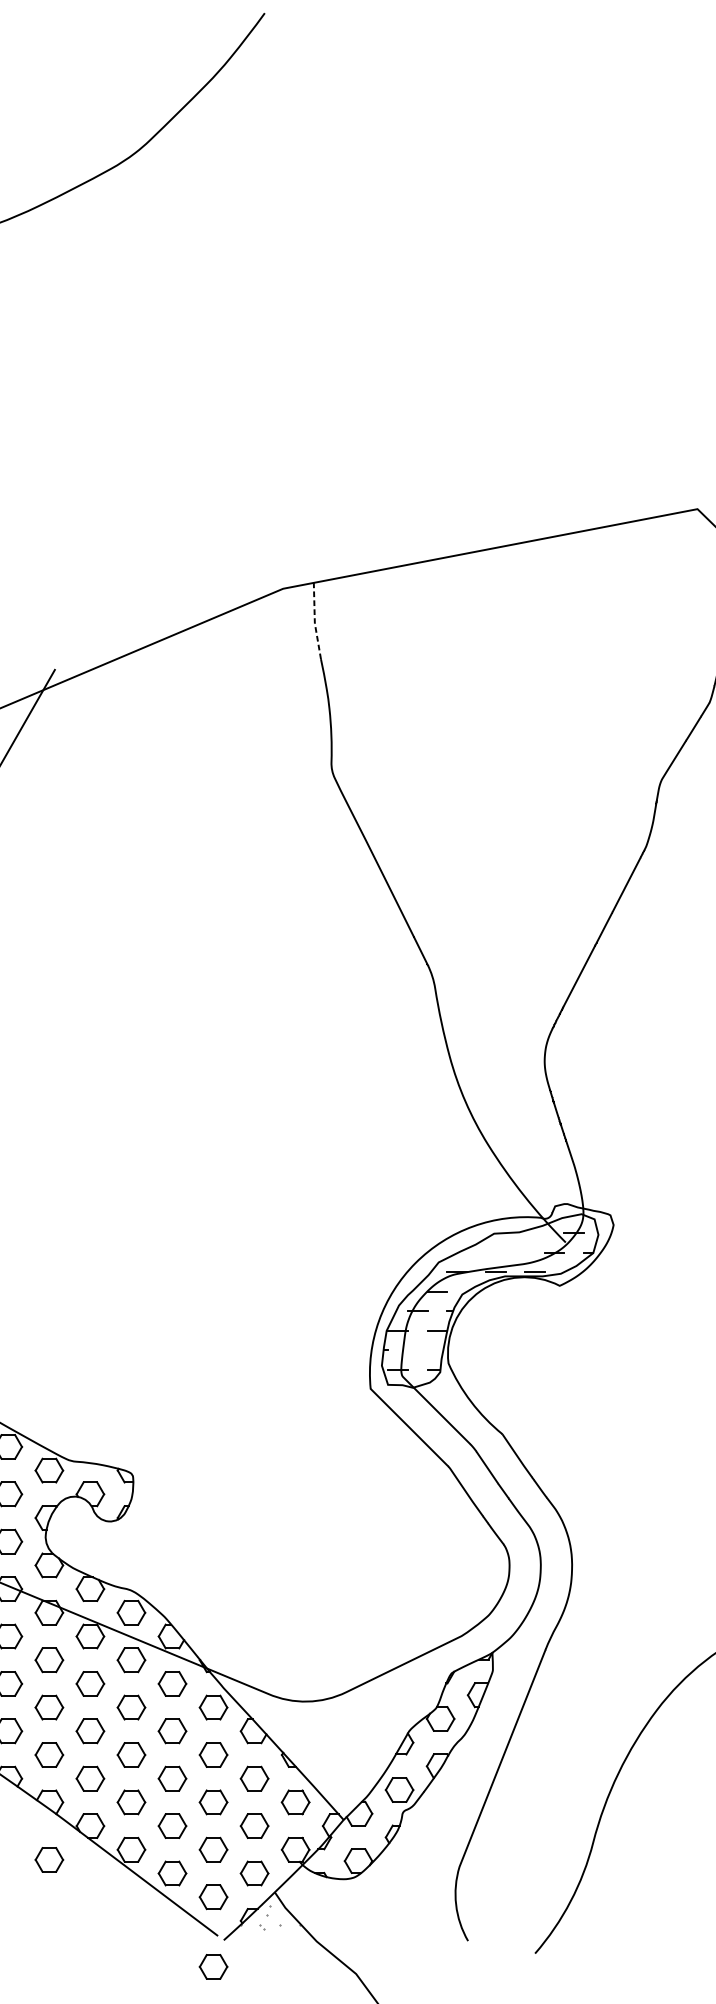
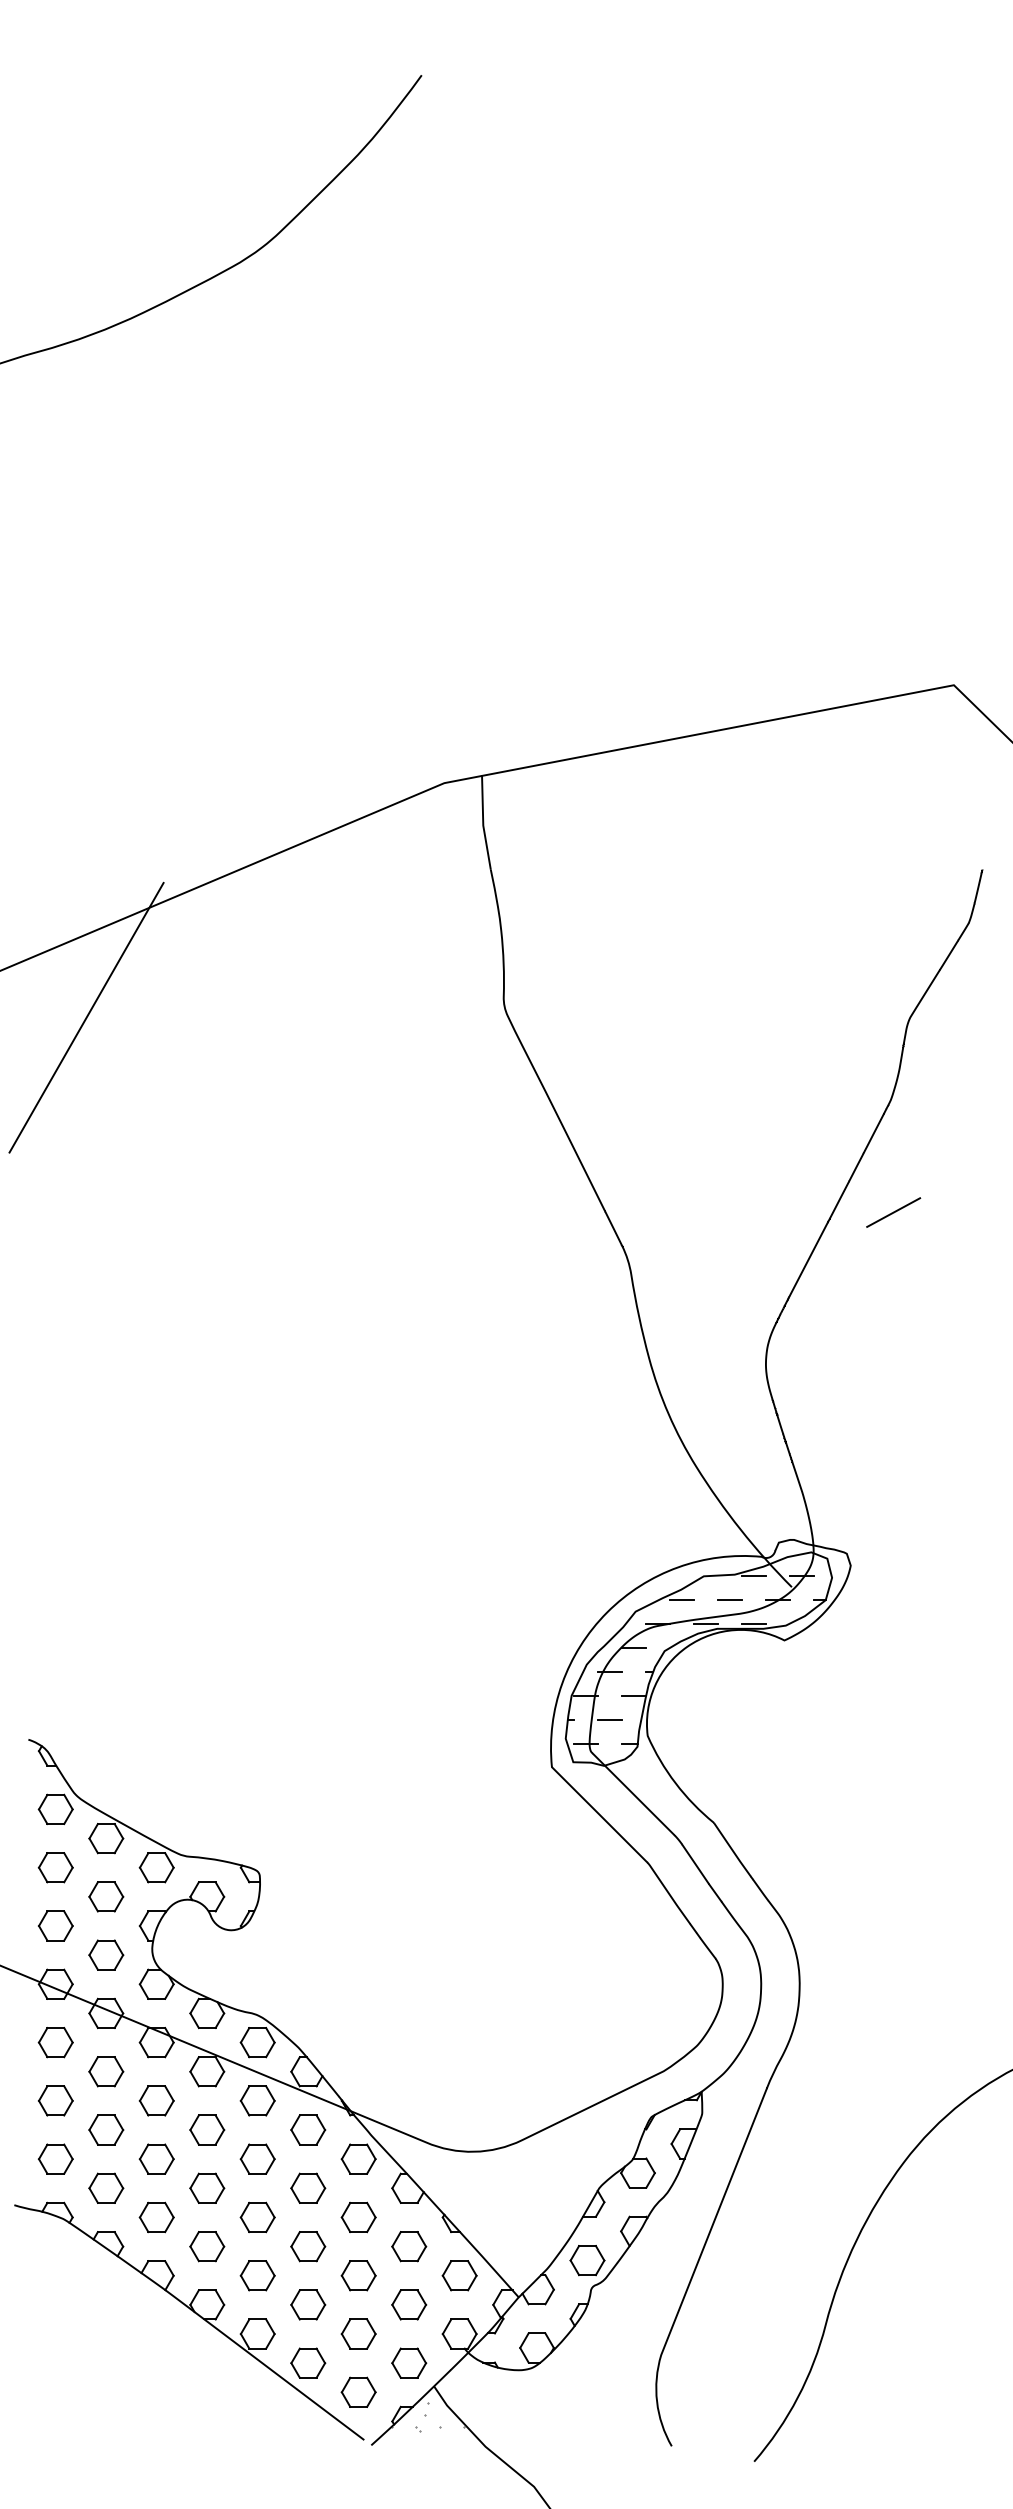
line: (315, 620) -> (483, 822), dashed -> solid
line: (648, 937) -> (893, 1212), added
line: (535, 1233) -> (754, 1575), added
line: (476, 1252) -> (681, 1599), added
line: (515, 1252) -> (730, 1599), added
line: (417, 1350) -> (609, 1719), added
part: (49, 1859) -> (156, 2346), removed
part: (213, 1966) -> (358, 2477), removed

